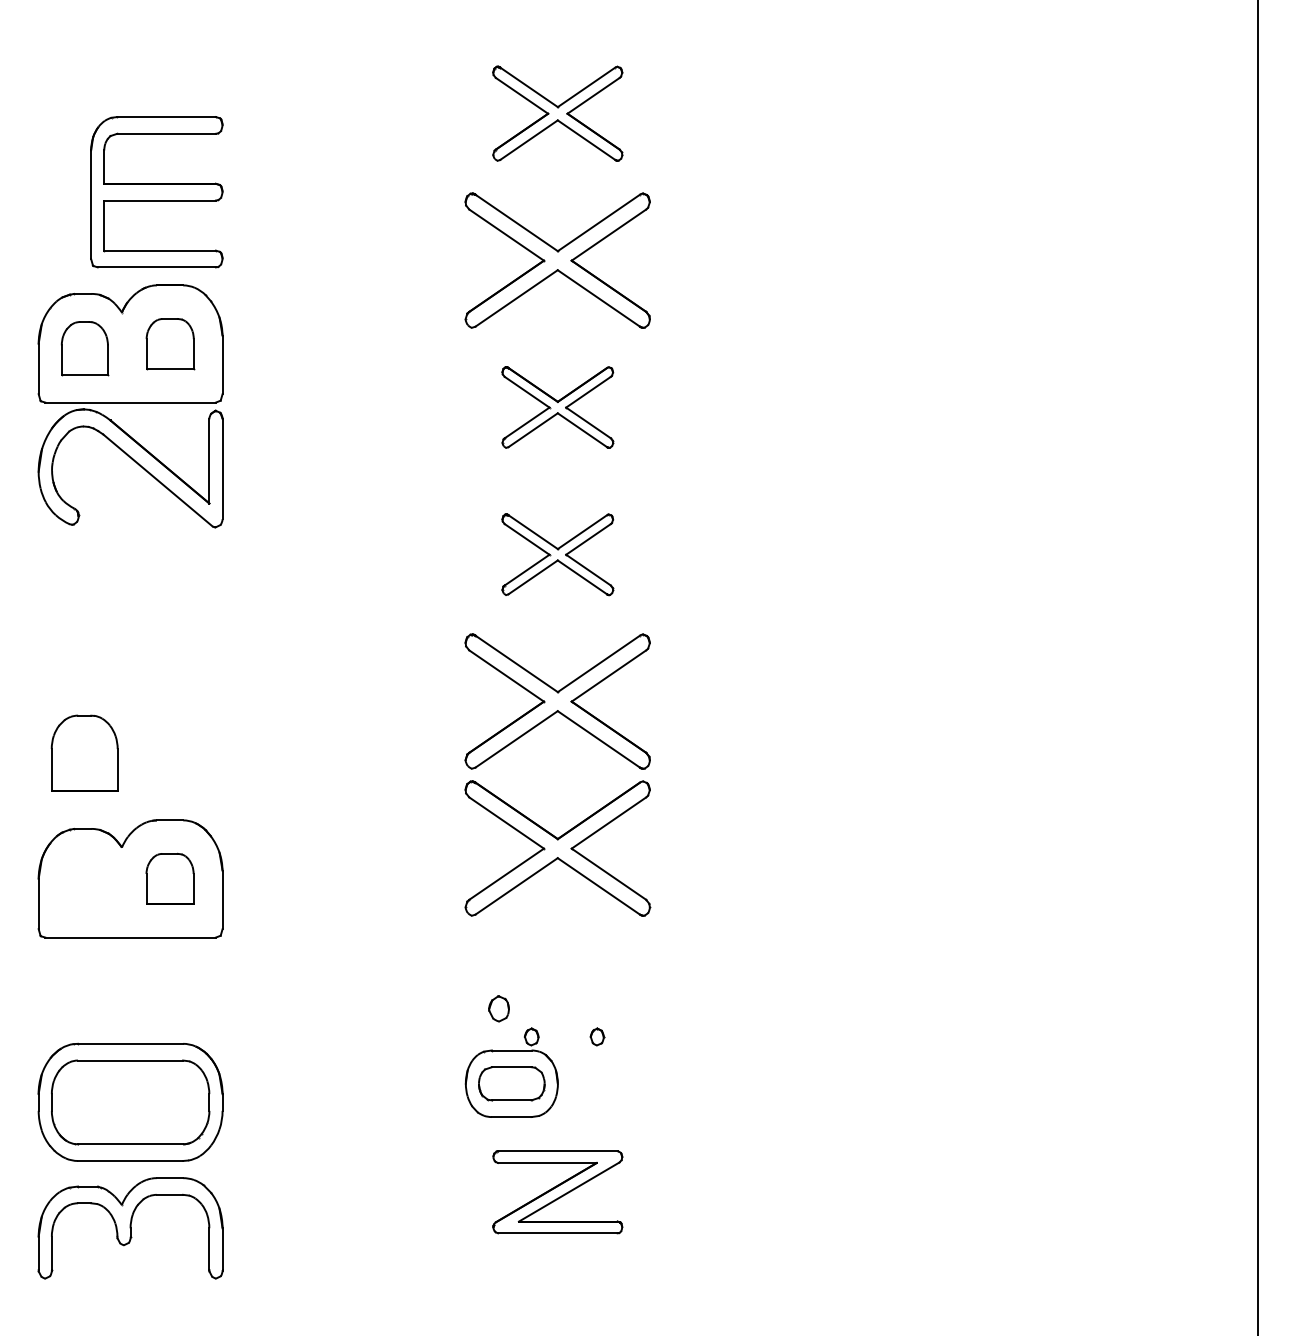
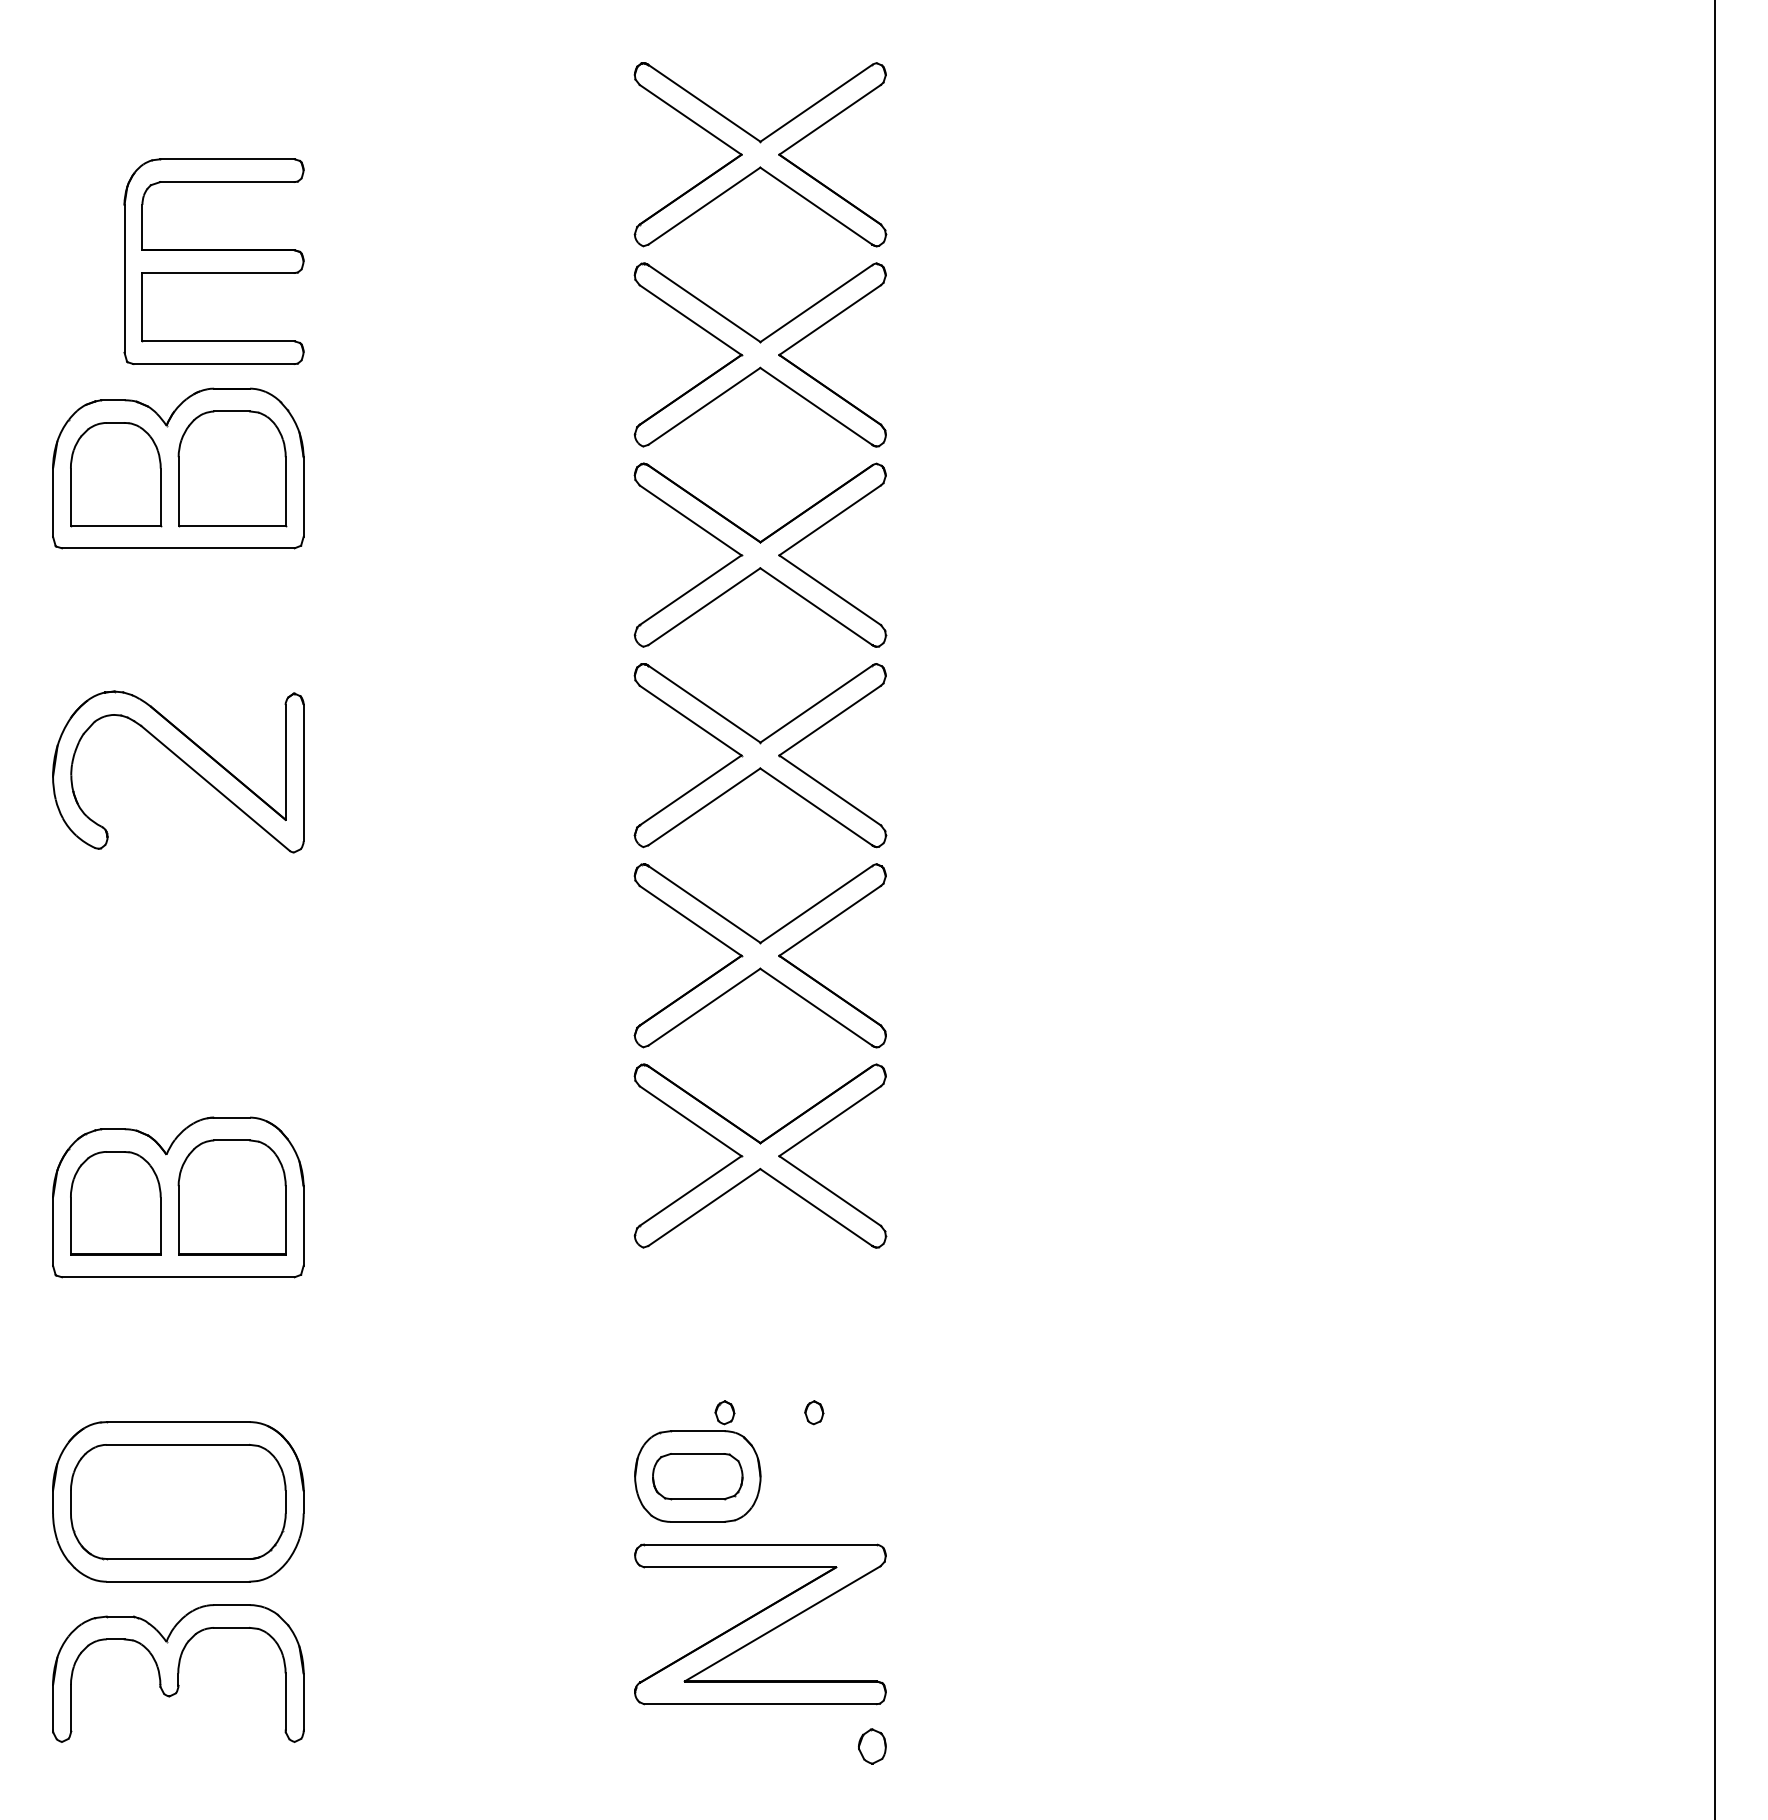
part: (557, 113) -> (760, 154), size x1.43
part: (170, 343) -> (232, 468), size x1.67
part: (85, 348) -> (116, 474), size x1.43
part: (557, 407) -> (760, 554), size x1.67
part: (135, 462) -> (185, 764), moved
part: (557, 554) -> (760, 755), size x1.67
part: (84, 753) -> (115, 1203), moved
part: (169, 878) -> (231, 1197), size x1.67
part: (499, 1008) -> (872, 1746), moved
part: (557, 1192) -> (760, 1624), size x1.43

